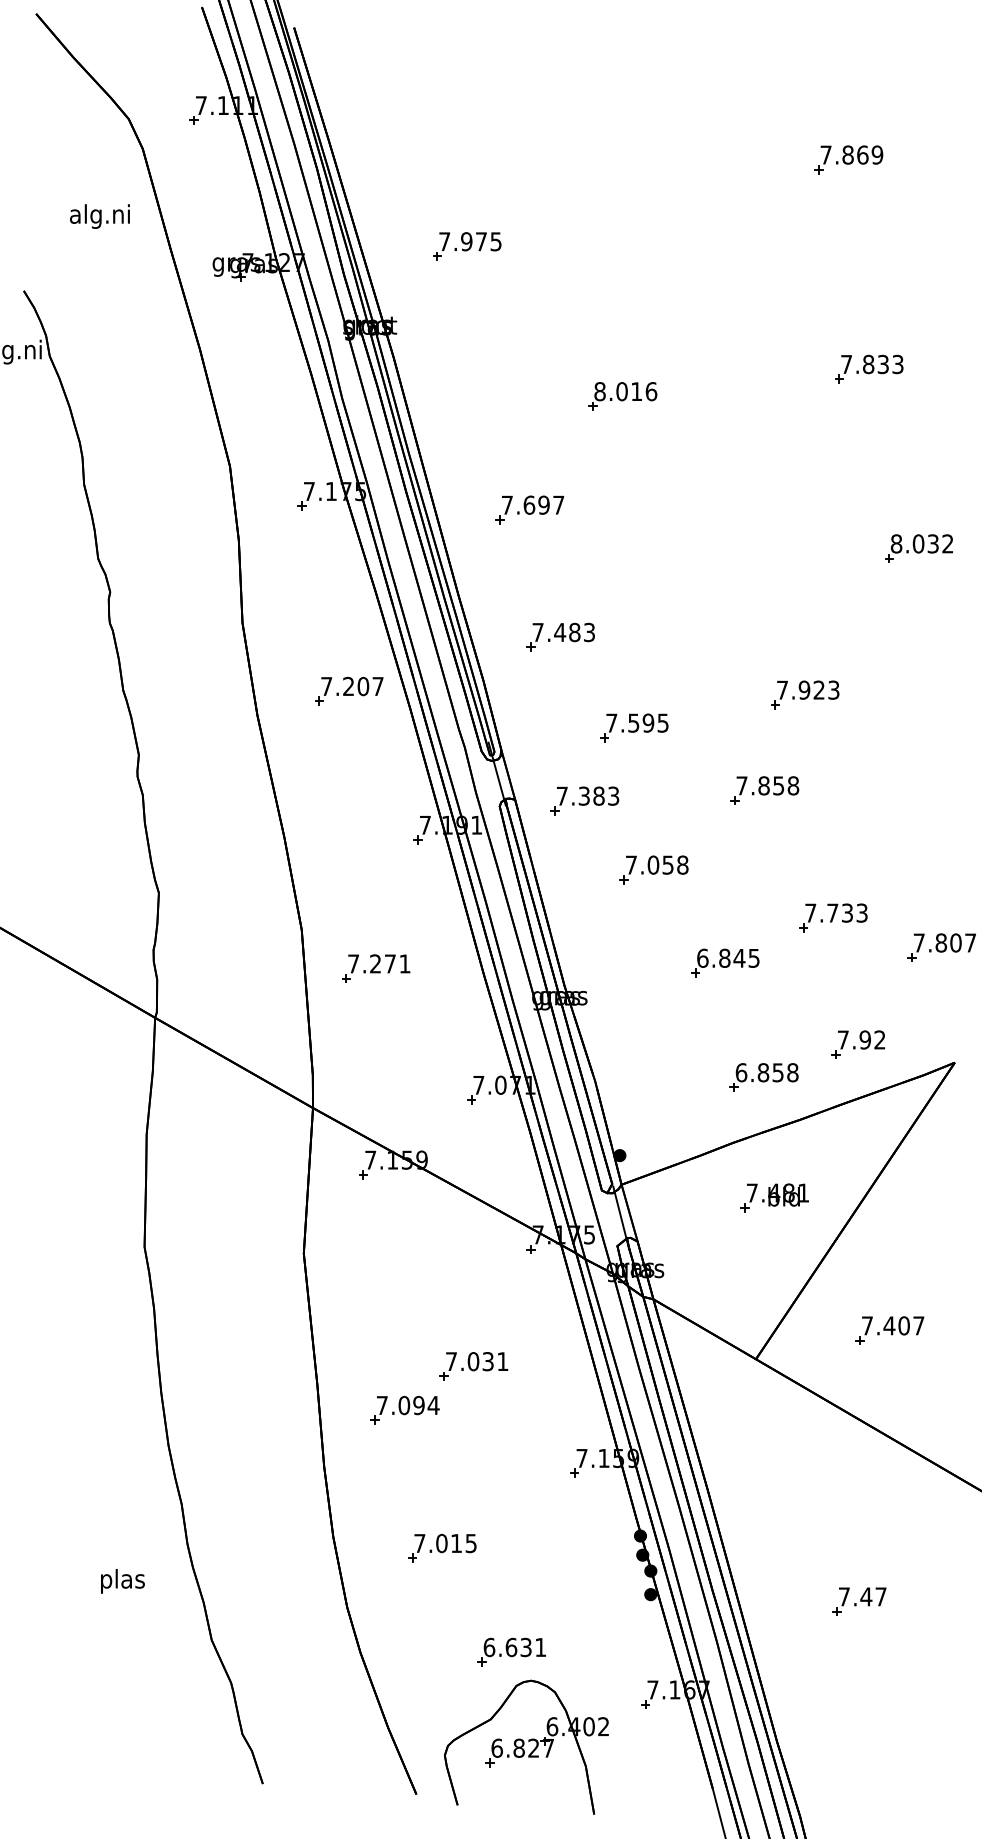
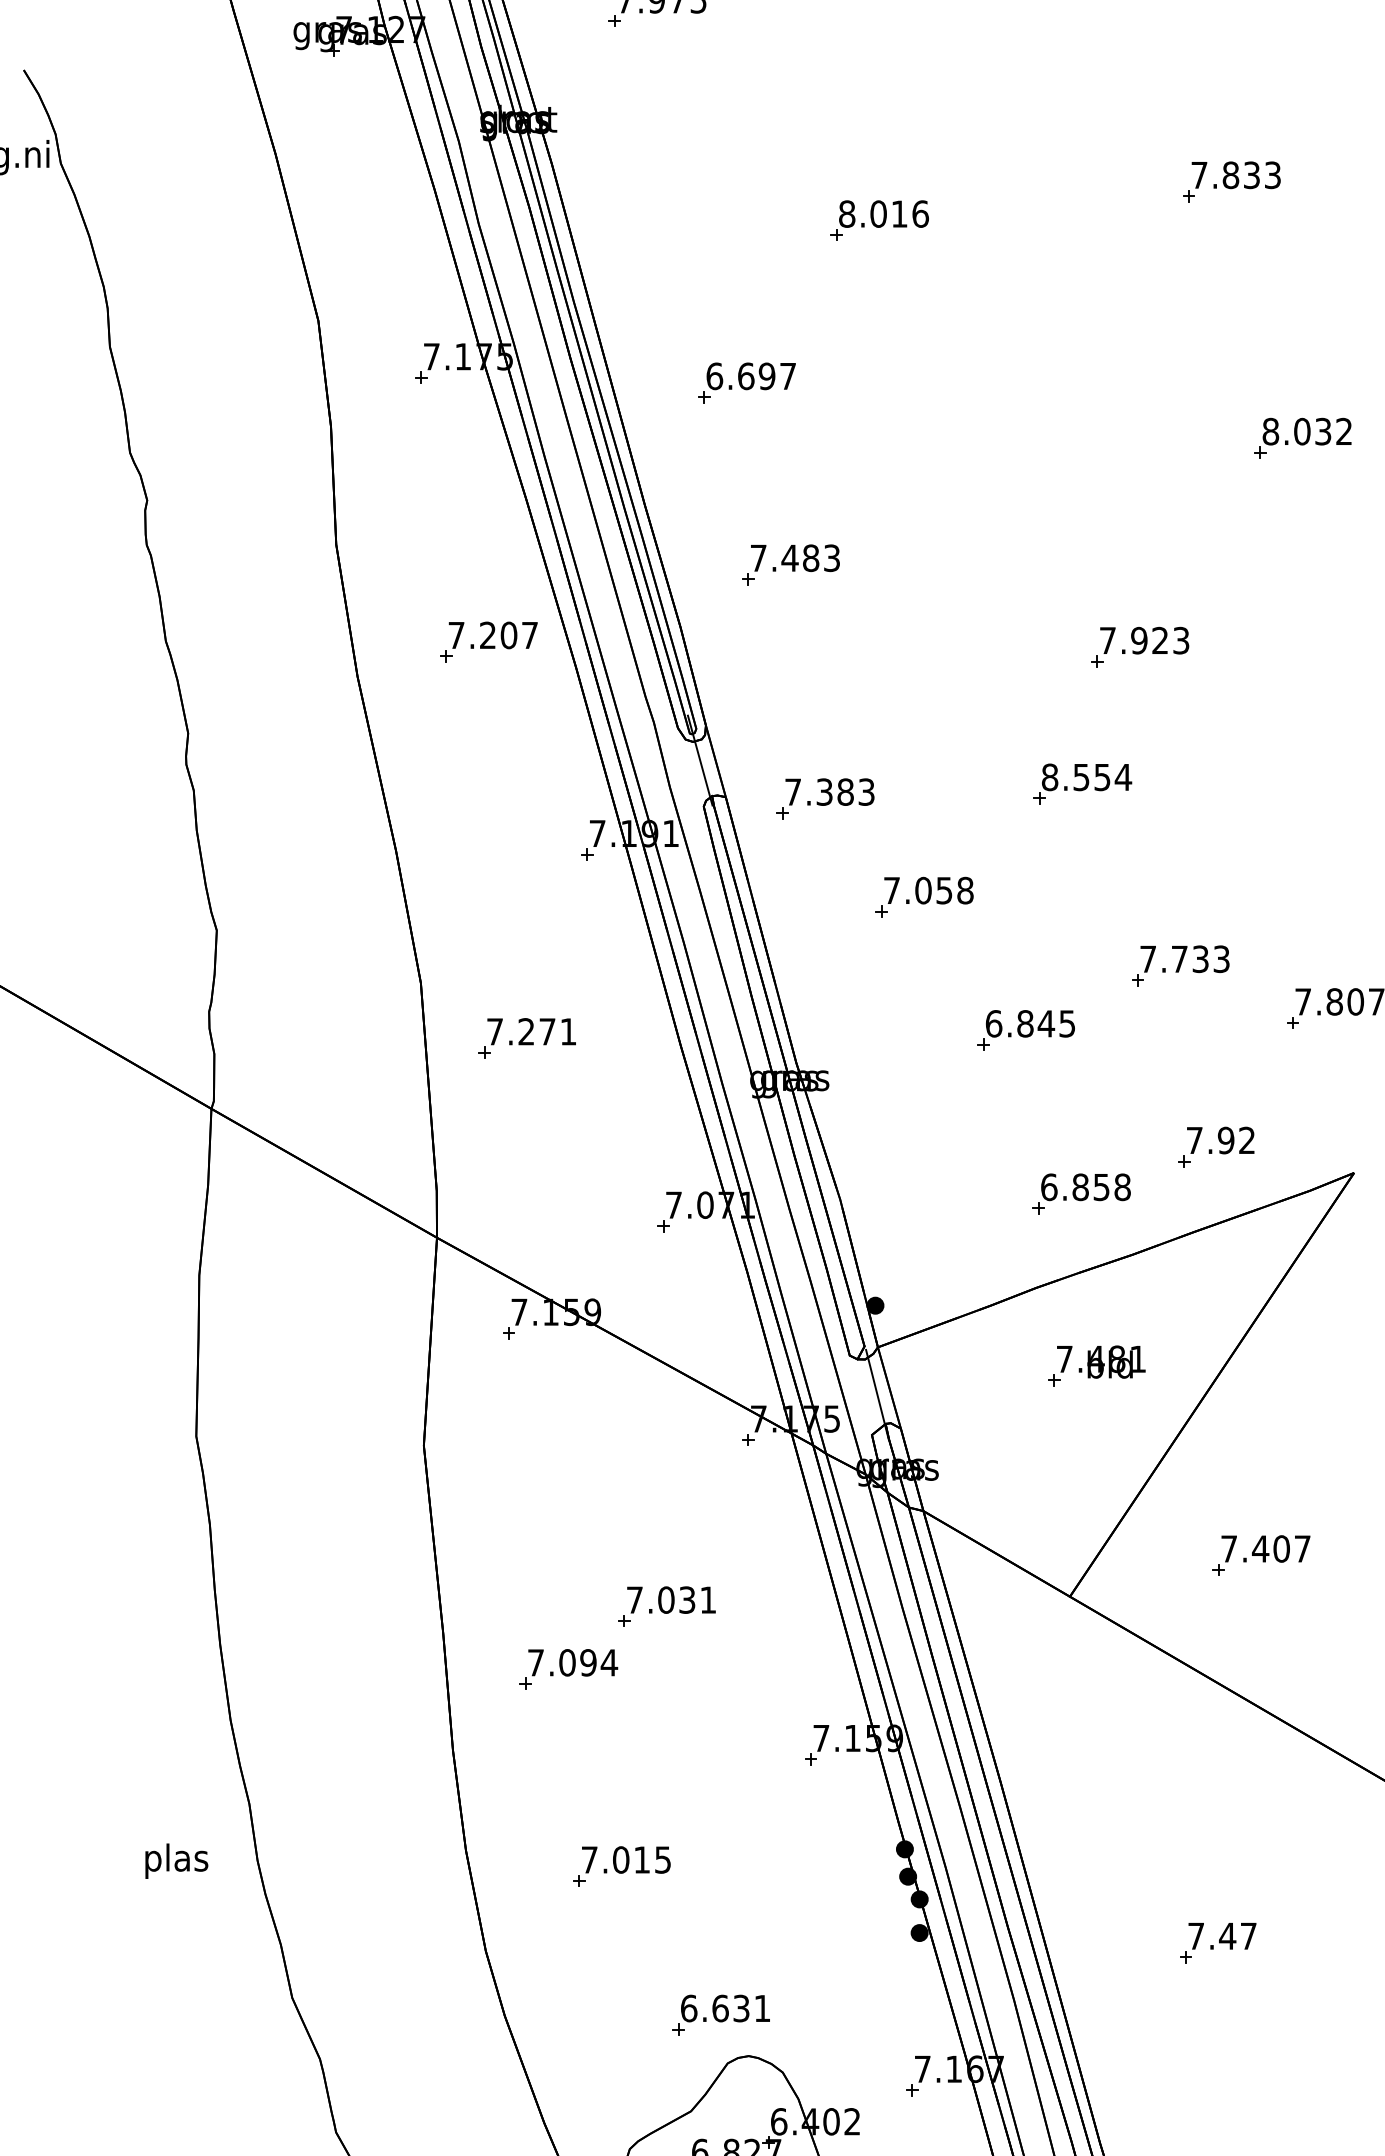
text: (507, 504) -> (714, 375), 7.697 -> 6.697
part: (634, 727) -> (896, 693), removed
text: (767, 785) -> (1086, 776), 7.858 -> 8.554
text: (122, 1581) -> (176, 1861), moved

